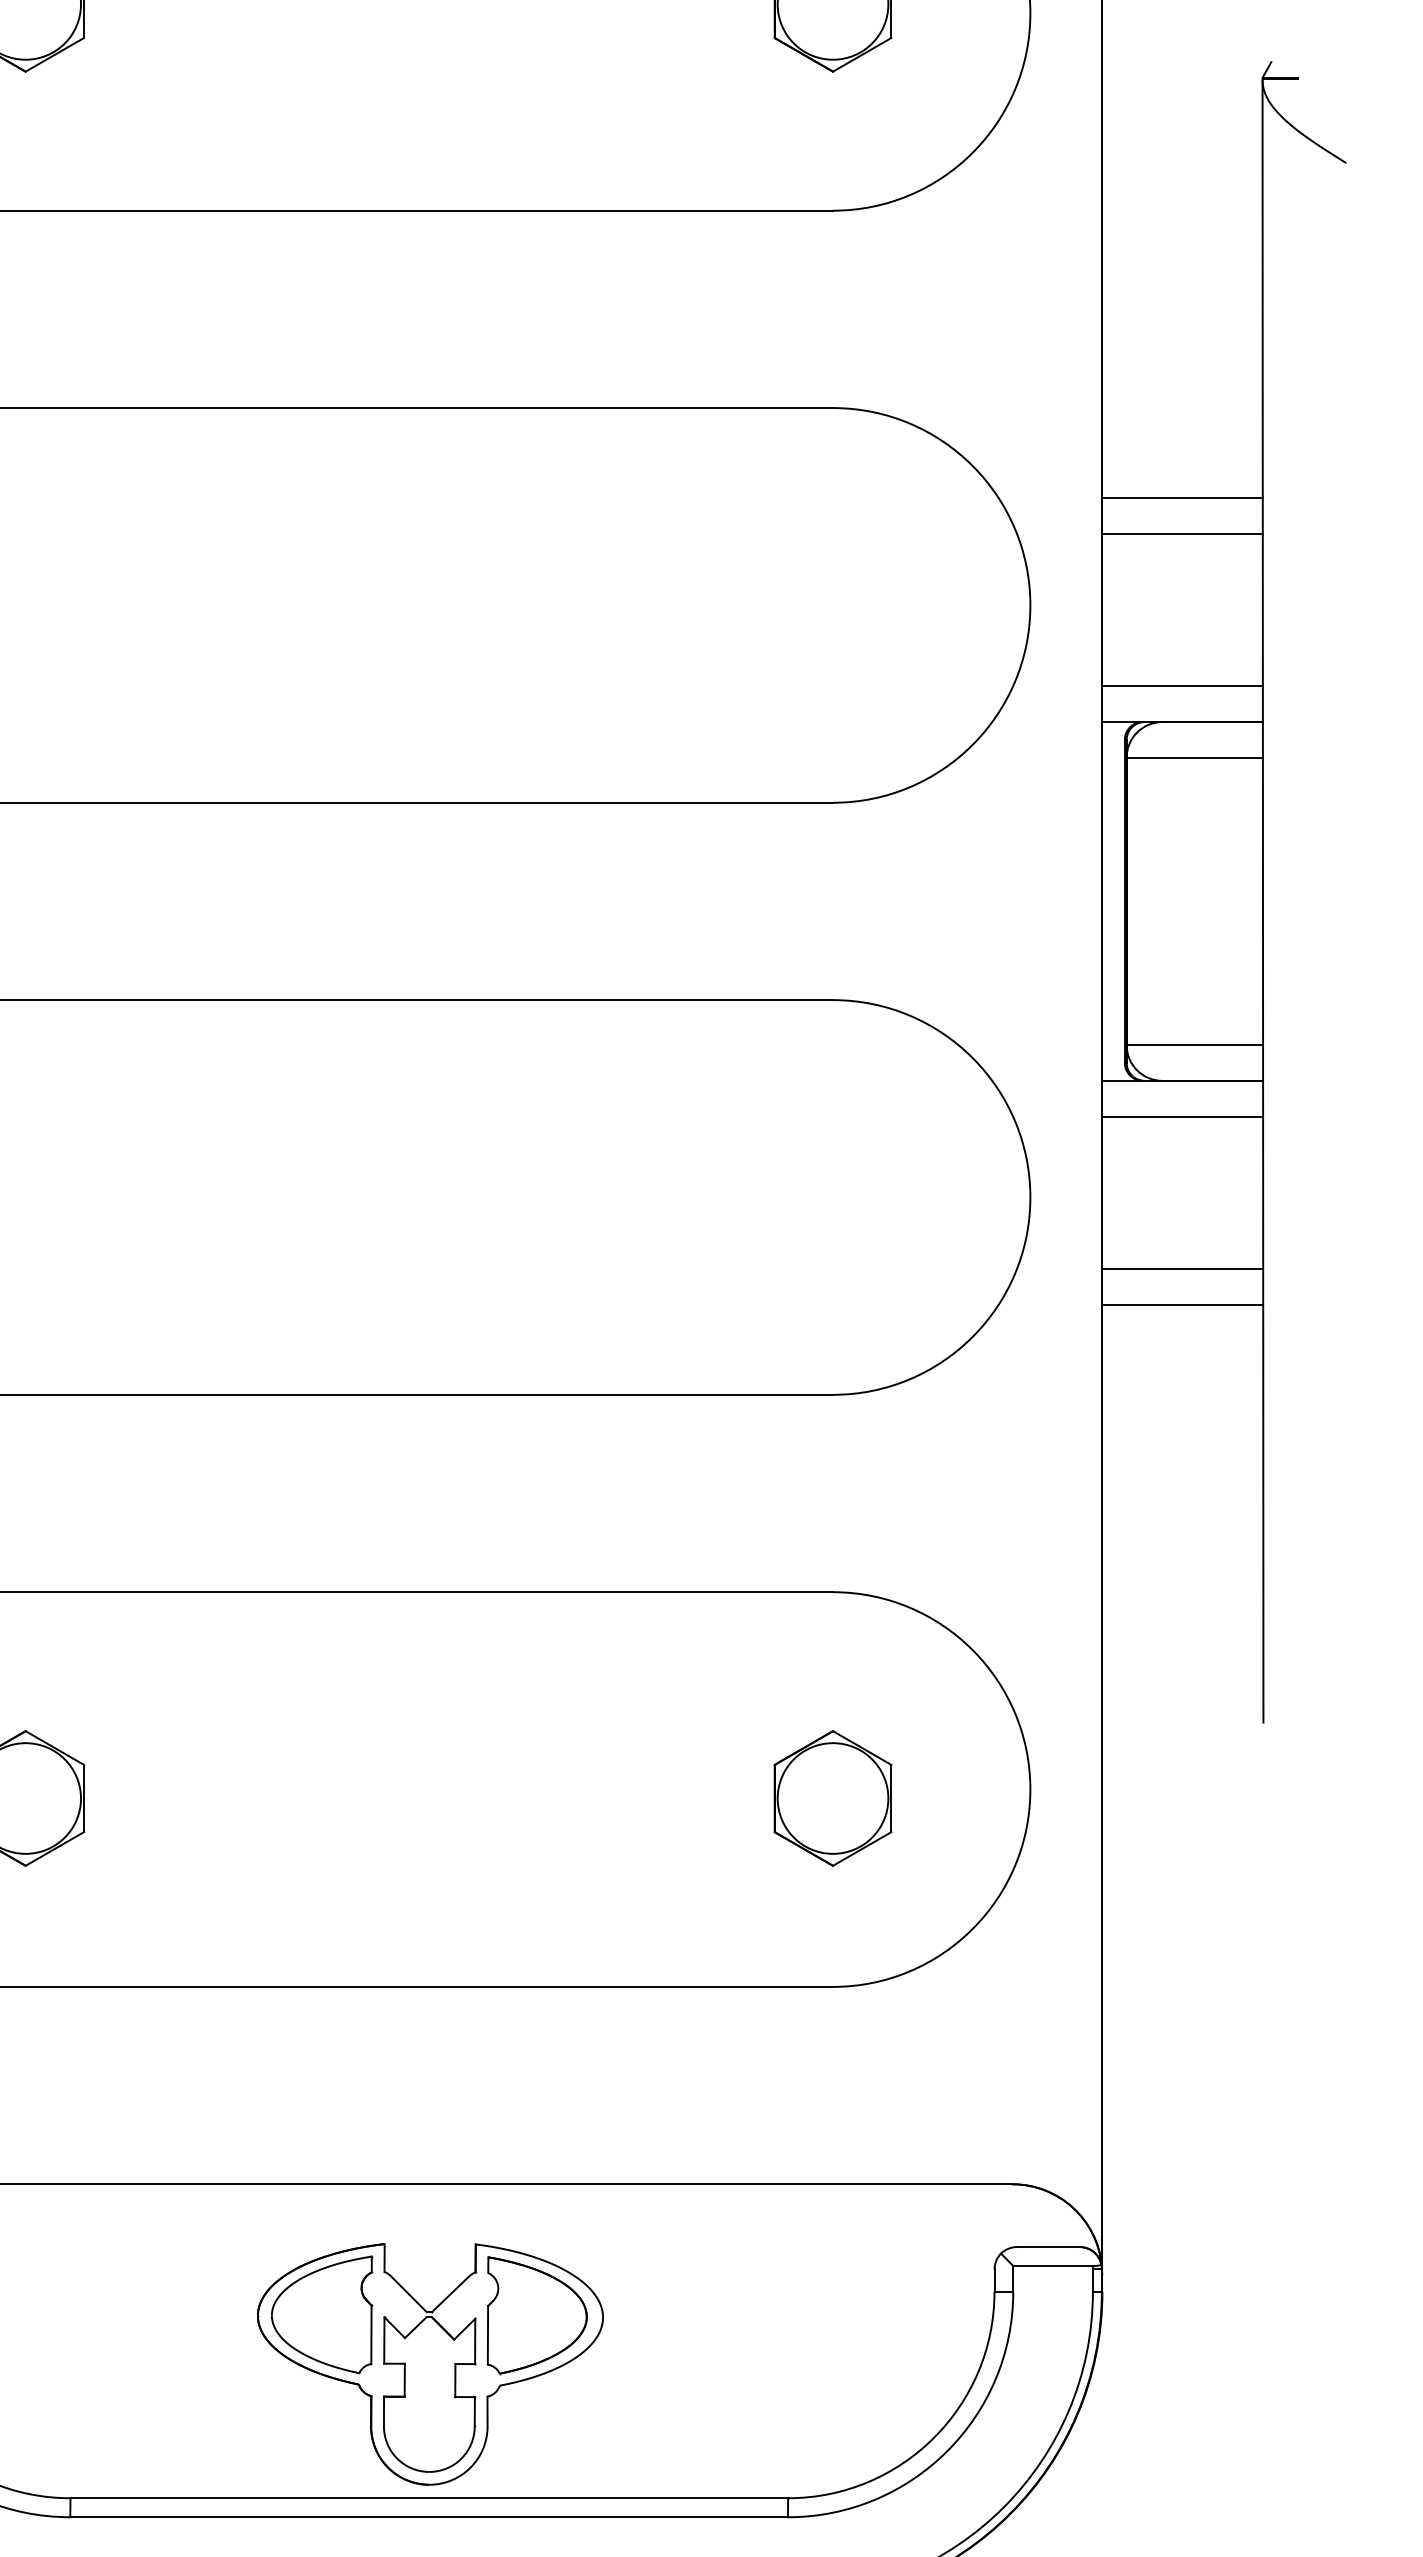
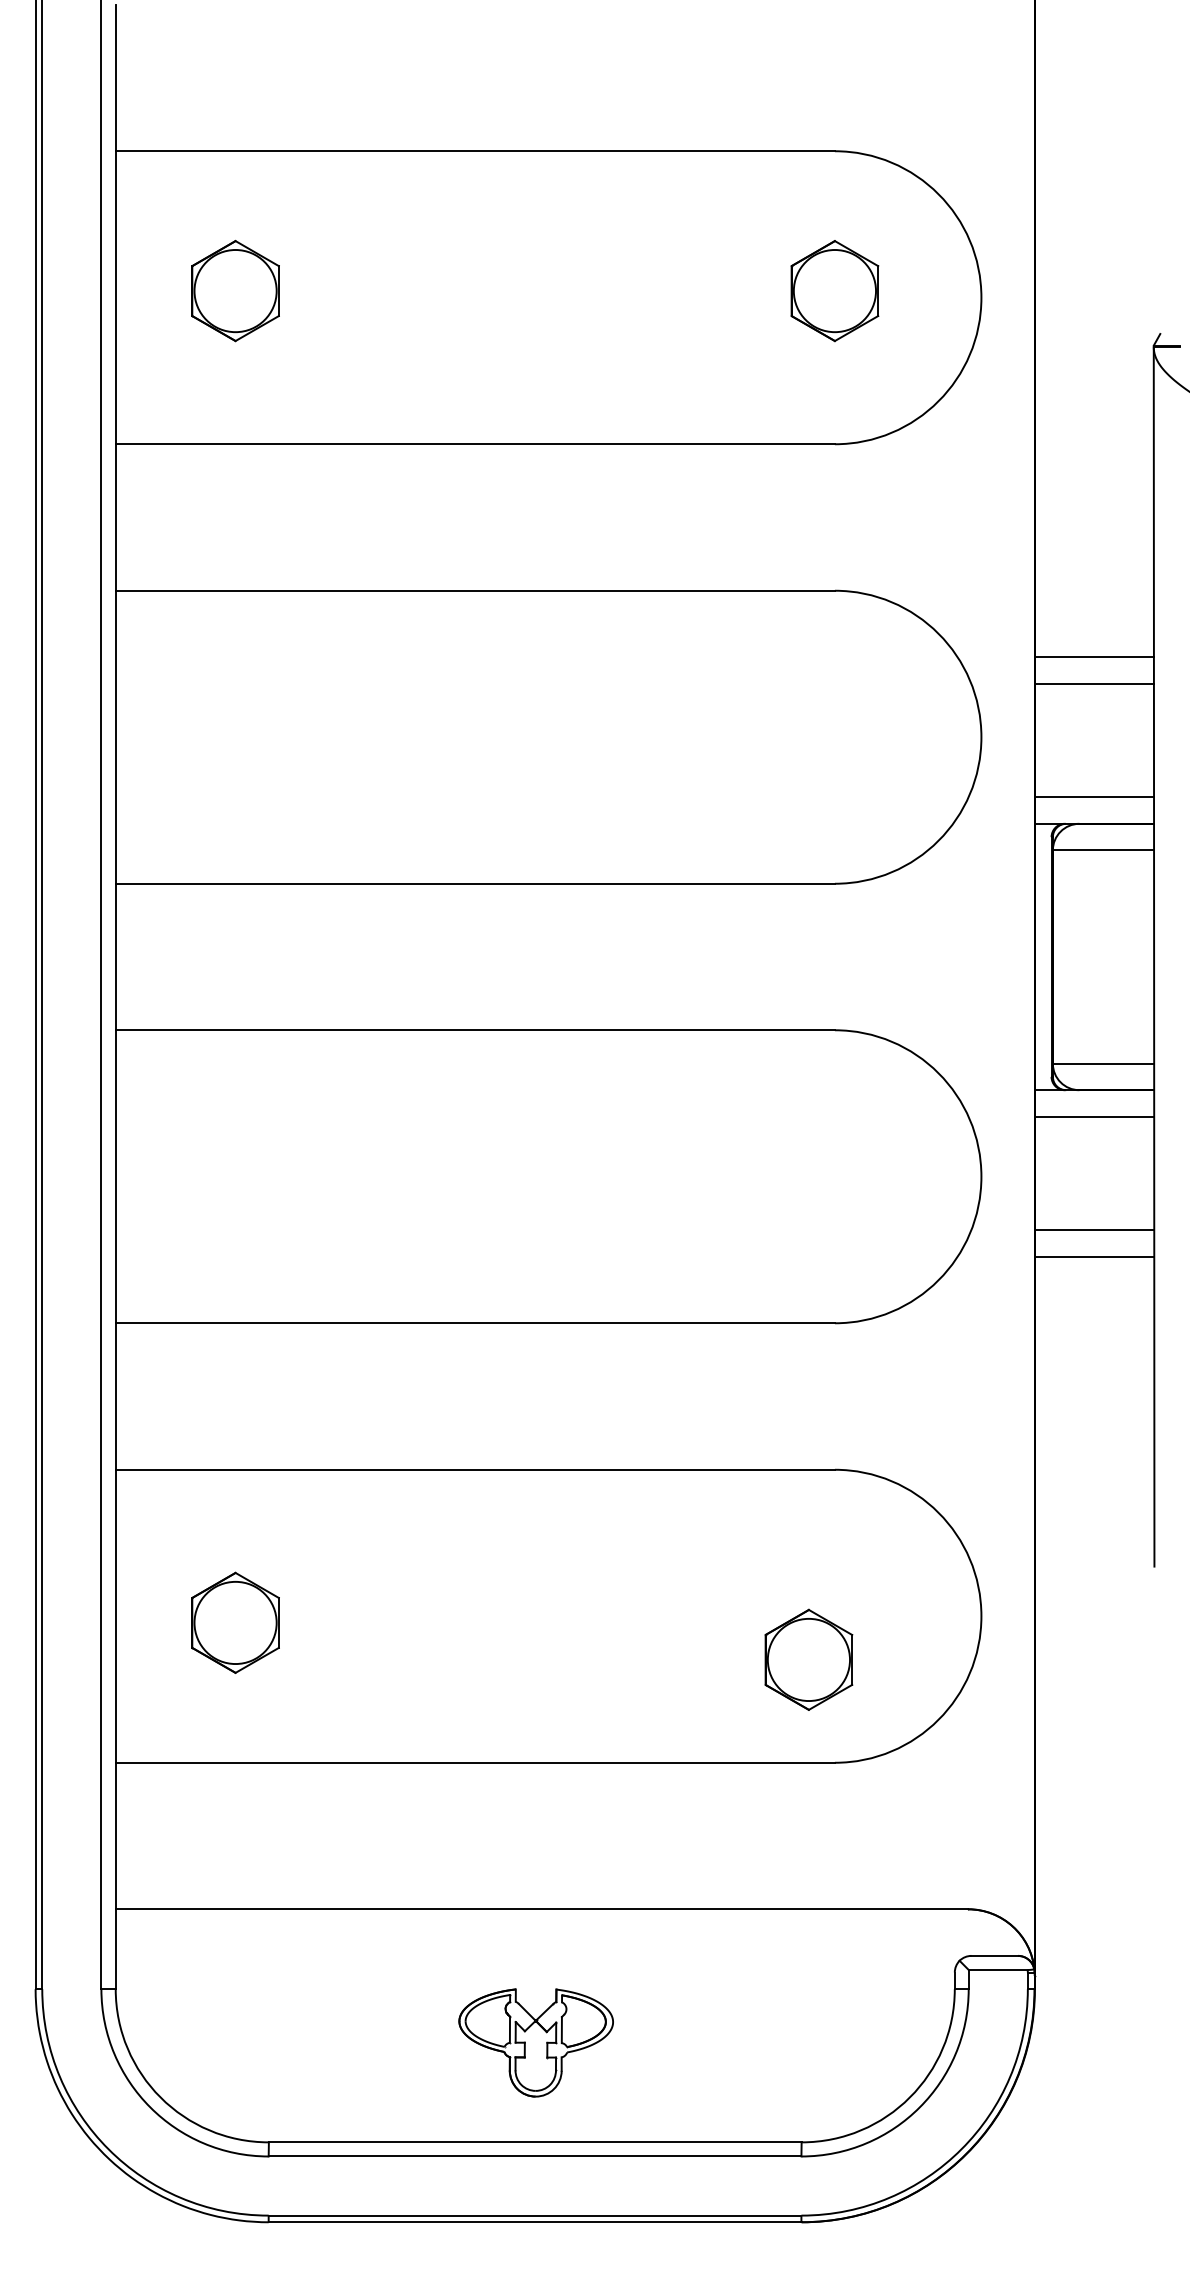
part: (832, 1797) -> (808, 1659), moved
part: (431, 2363) -> (536, 2042), size x0.6

